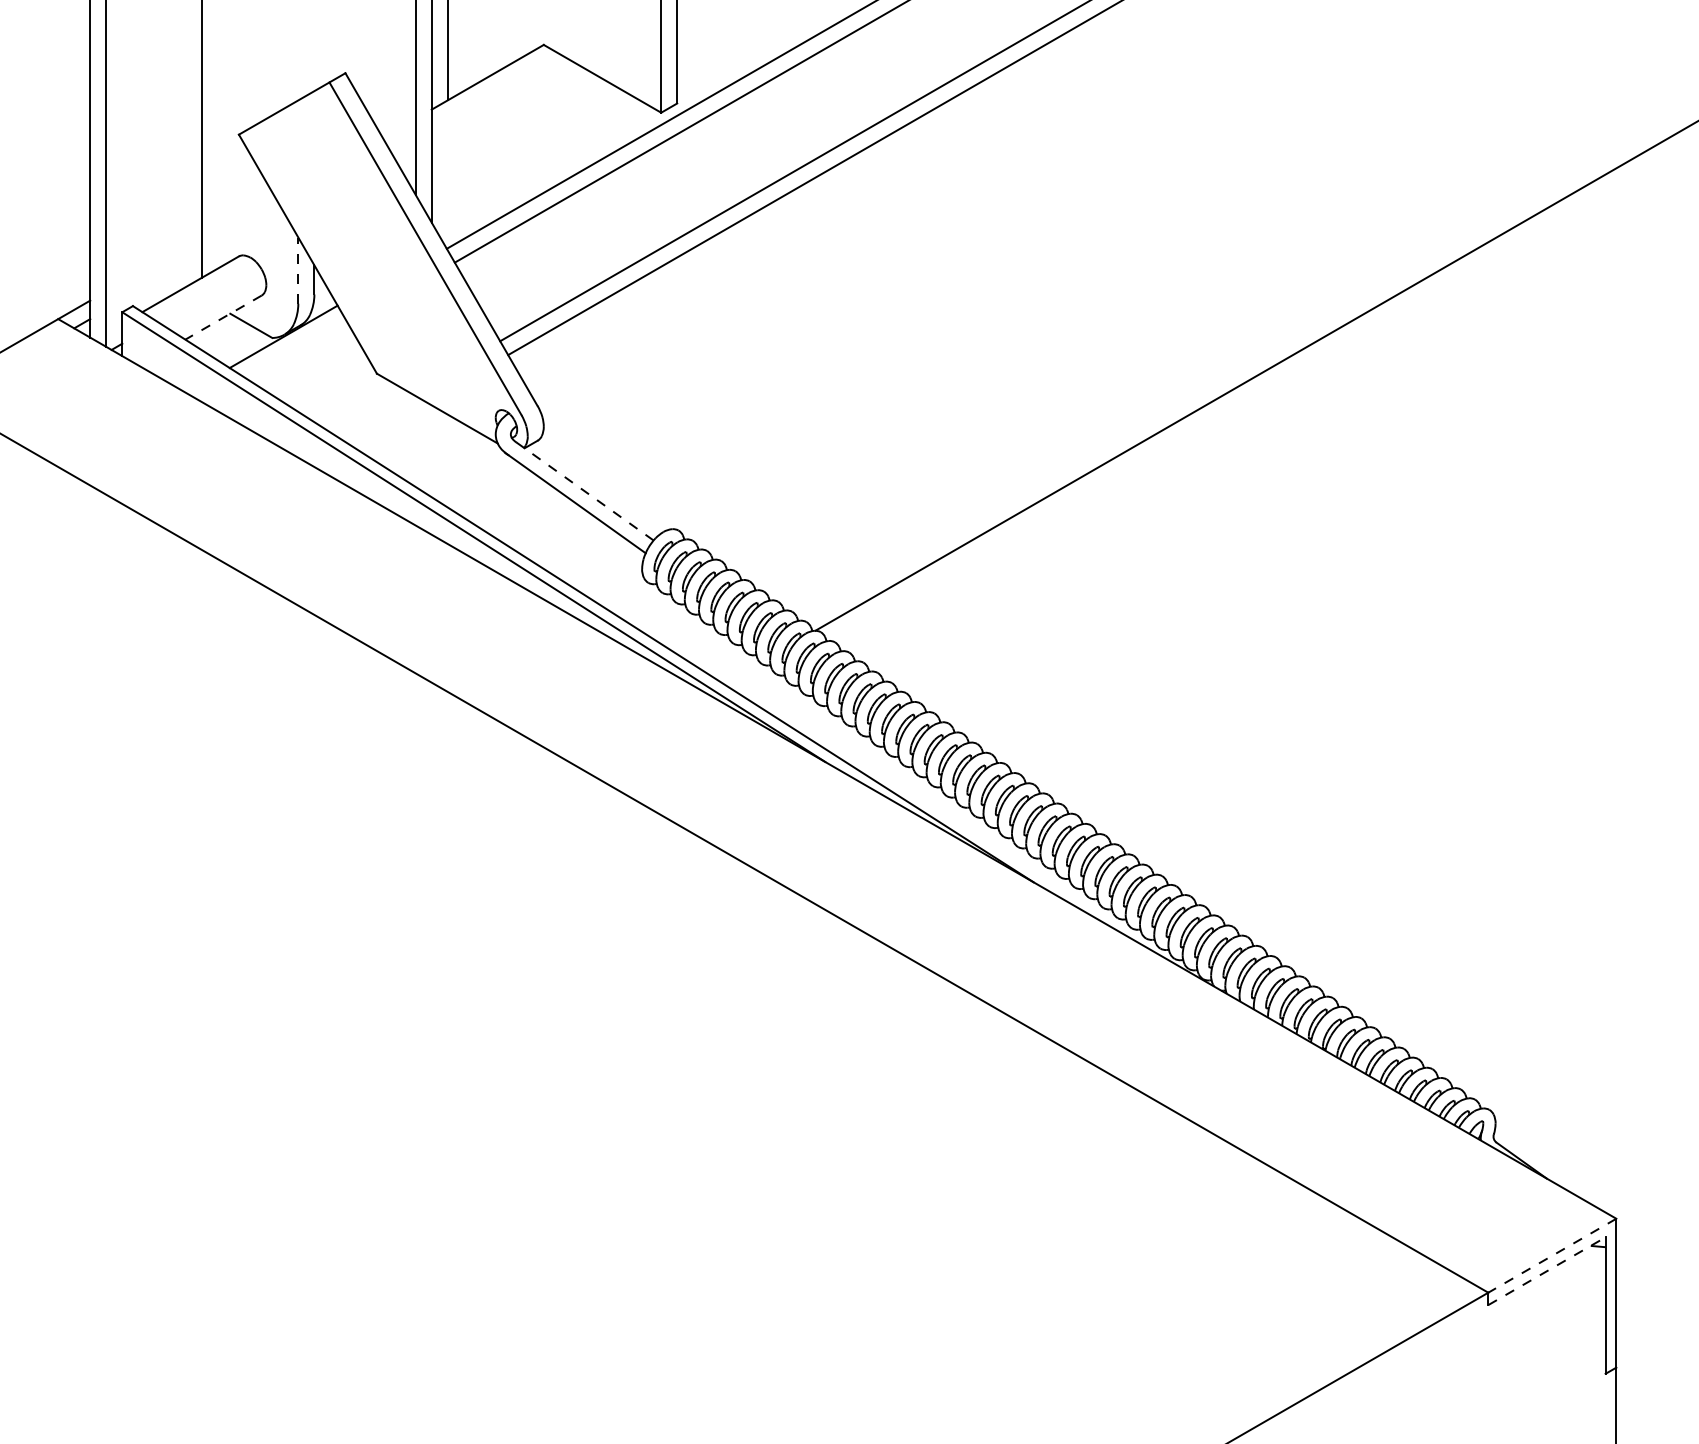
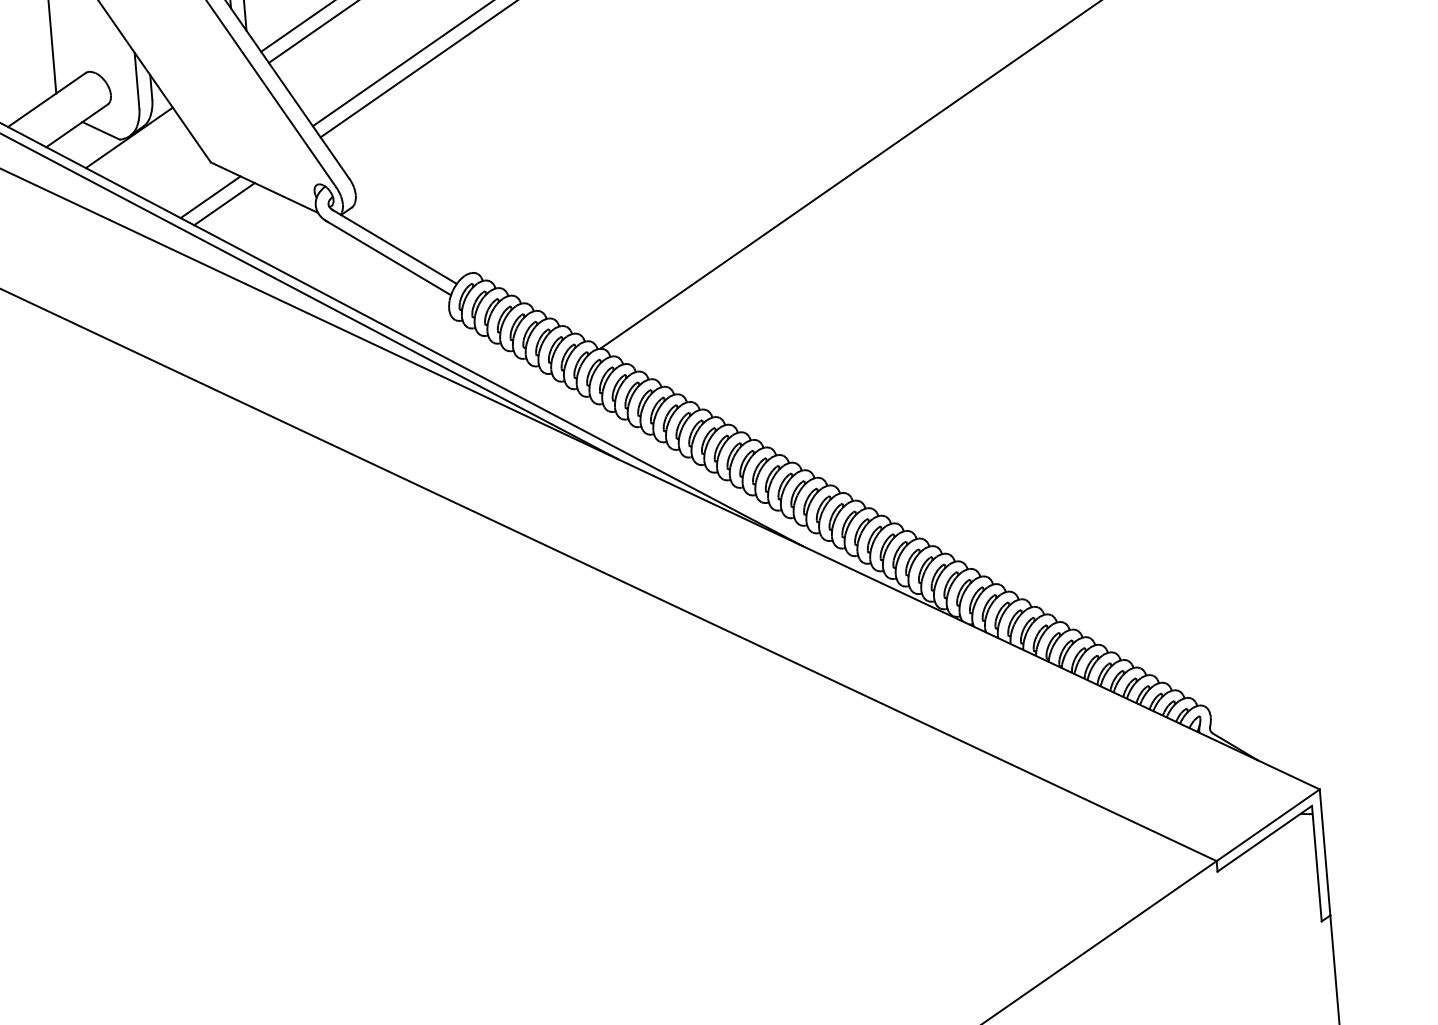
line: (298, 270) -> (137, 80), dashed -> solid
line: (223, 317) -> (77, 125), dashed -> solid
line: (373, 414) -> (210, 197), added
line: (388, 423) -> (224, 203), added
line: (584, 490) -> (394, 246), dashed -> solid
line: (1552, 1255) -> (1268, 825), dashed -> solid
line: (1546, 1271) -> (1264, 839), dashed -> solid

